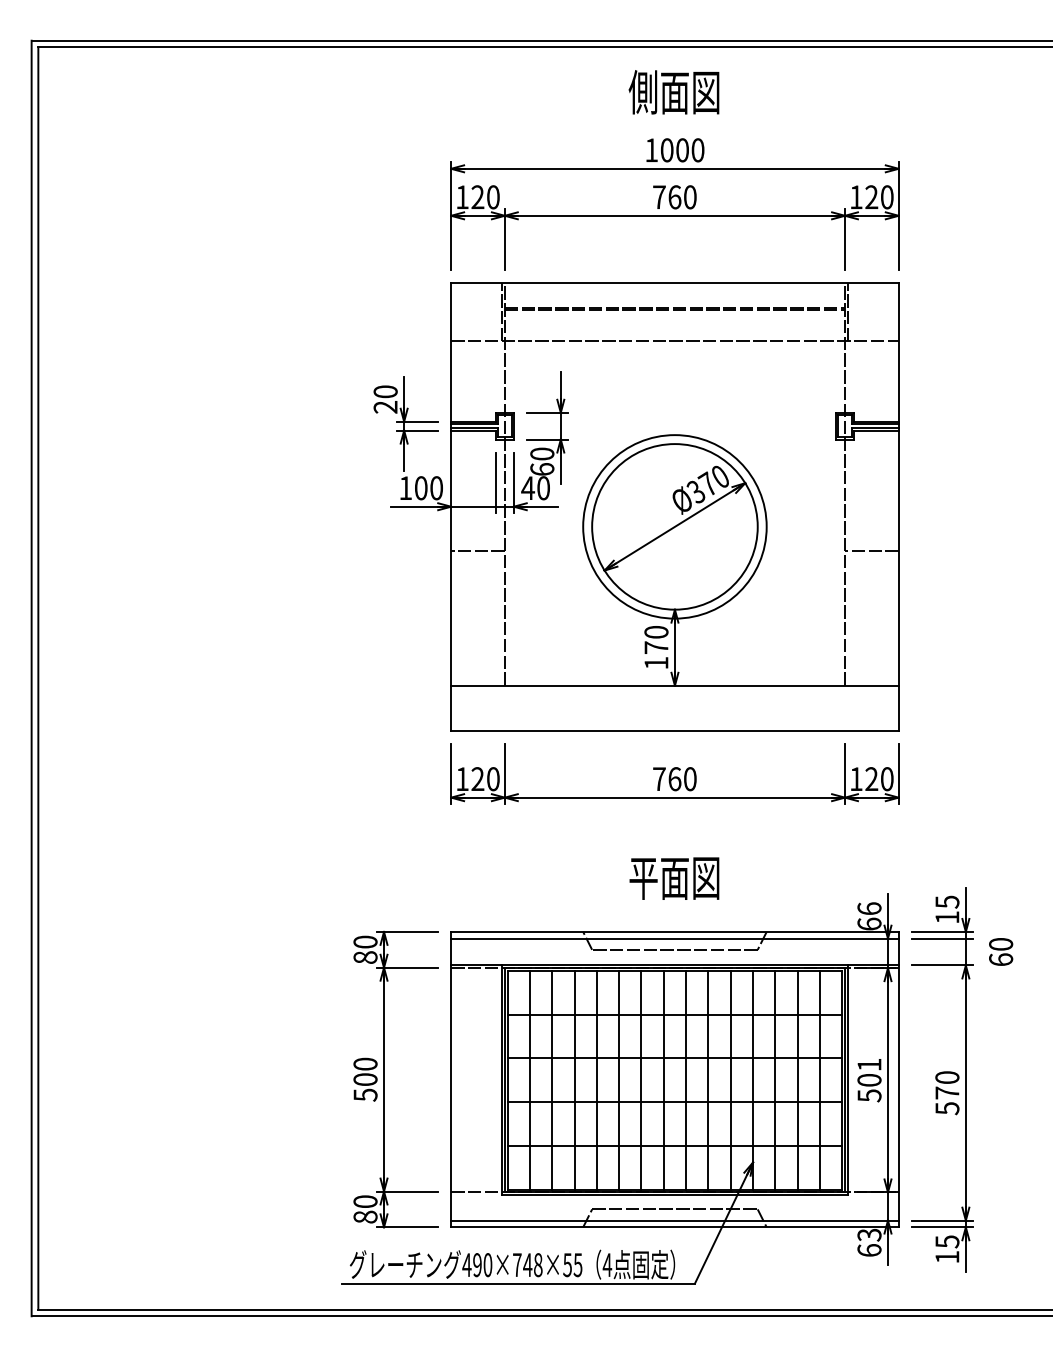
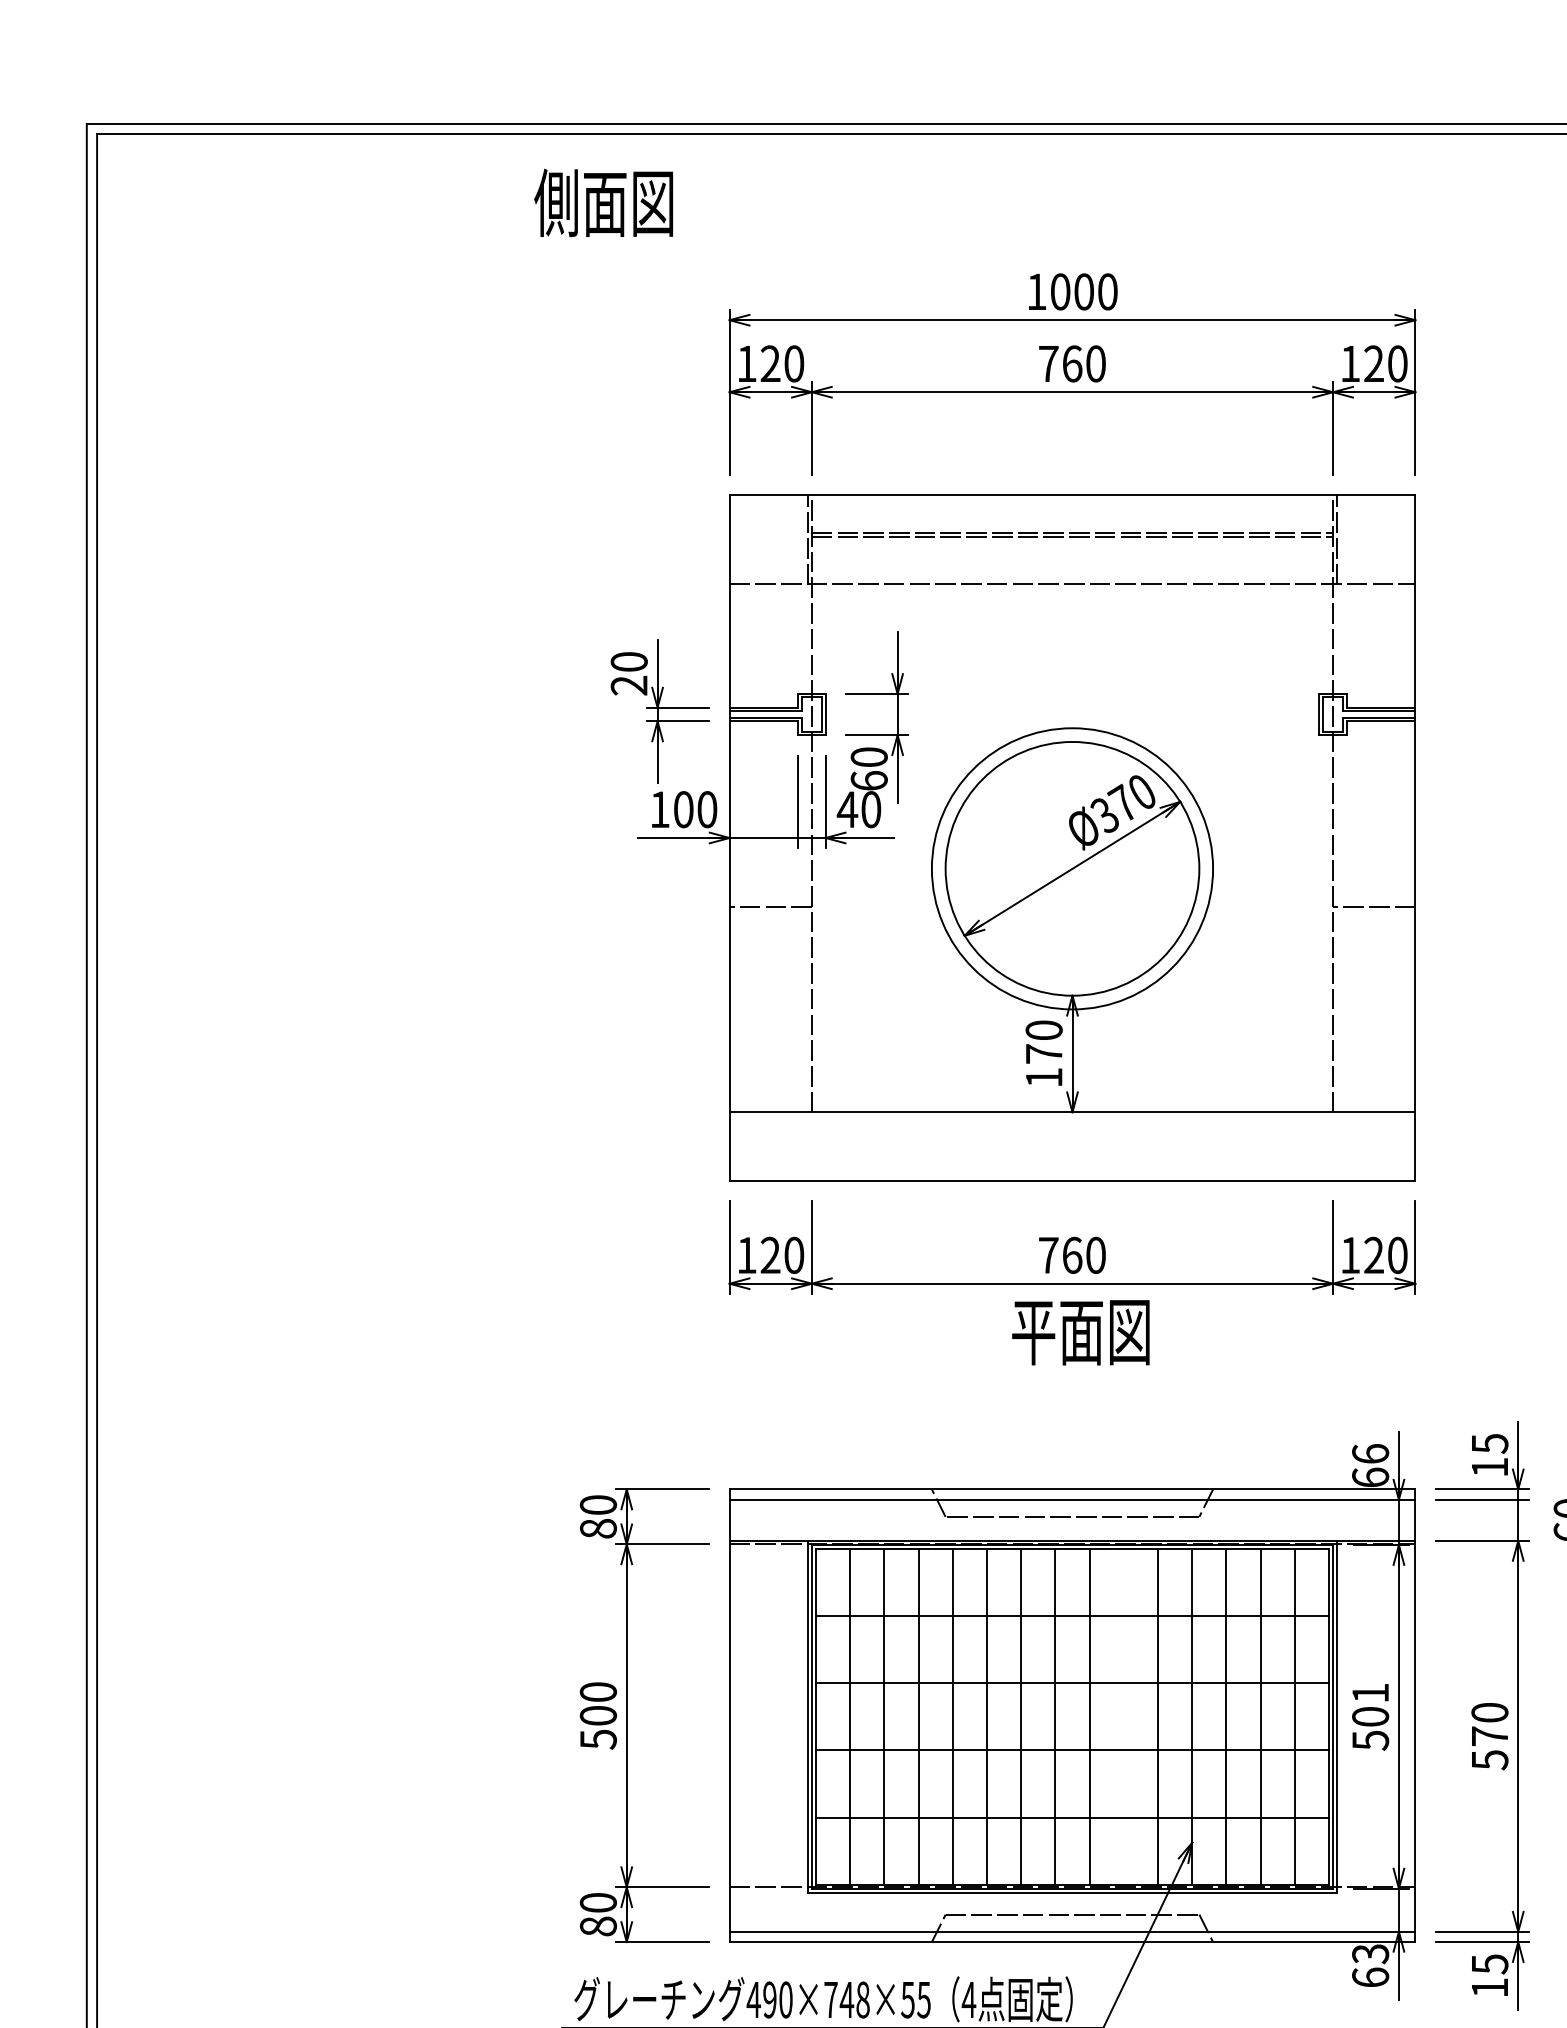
text: (673, 92) -> (602, 203), moved
text: (674, 878) -> (1081, 1332), moved
line: (708, 1079) -> (1123, 1715), removed

